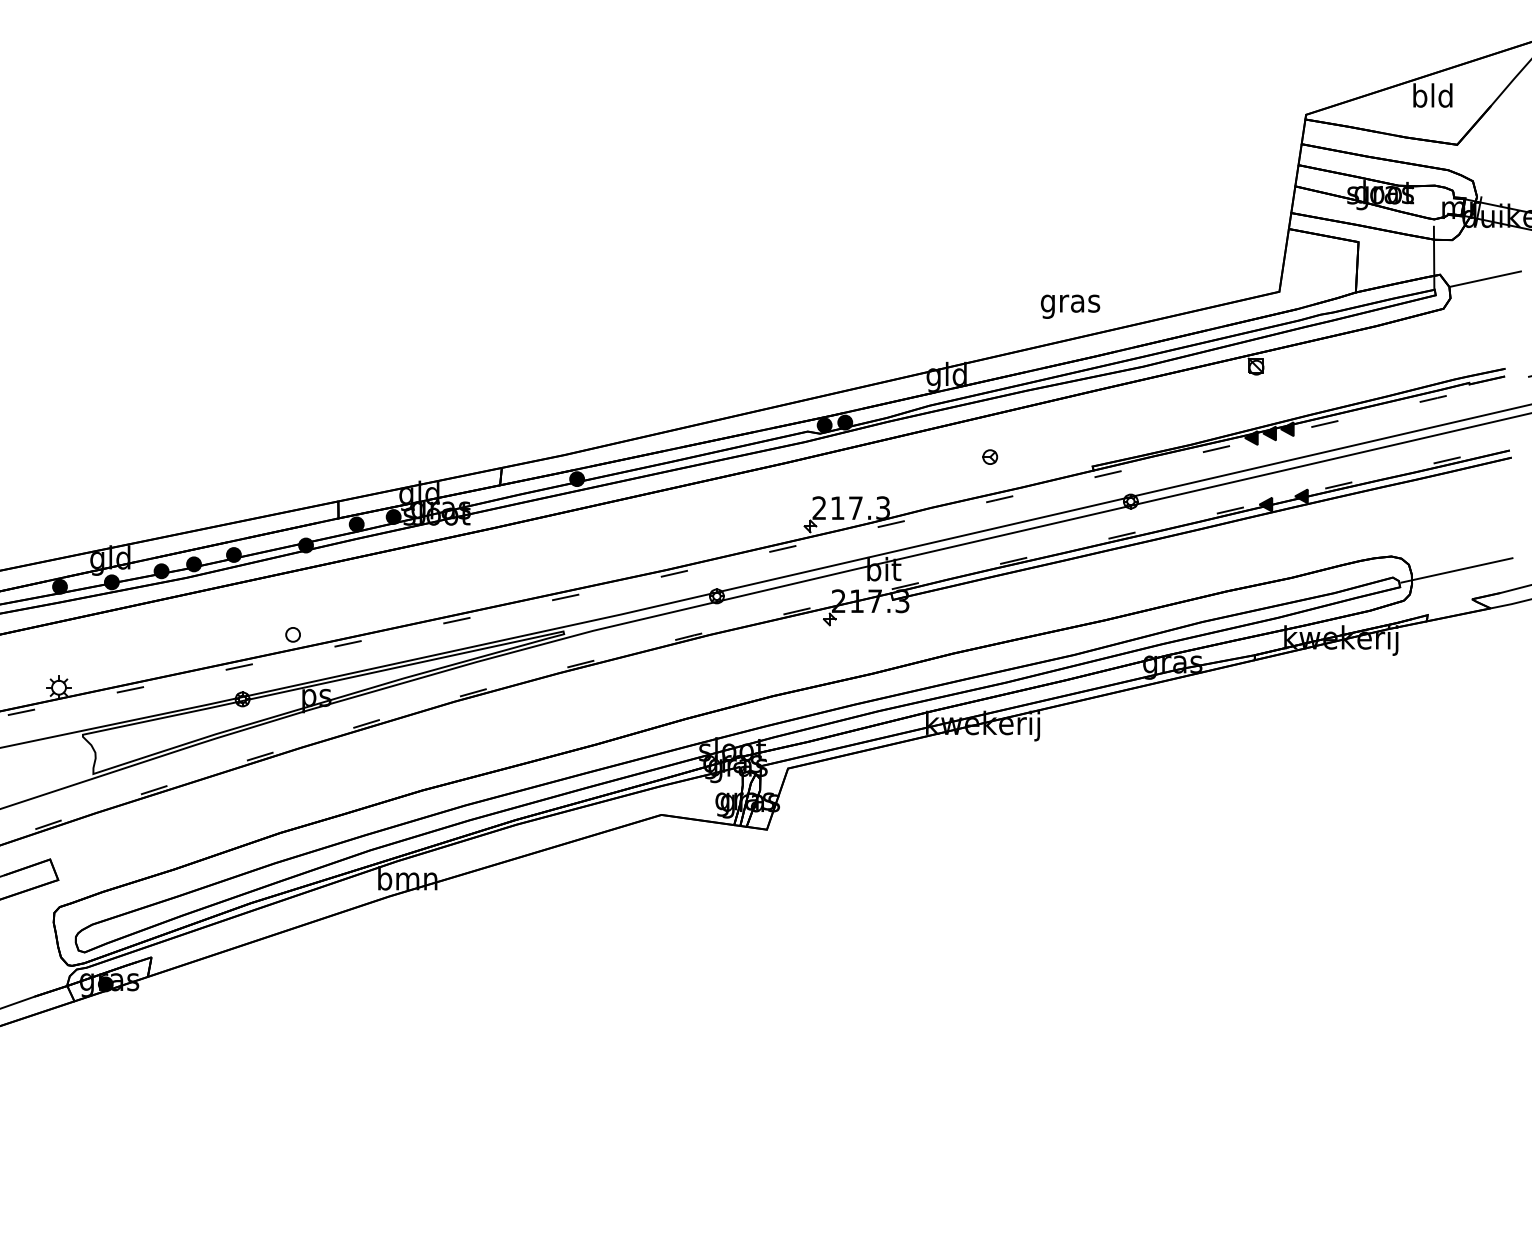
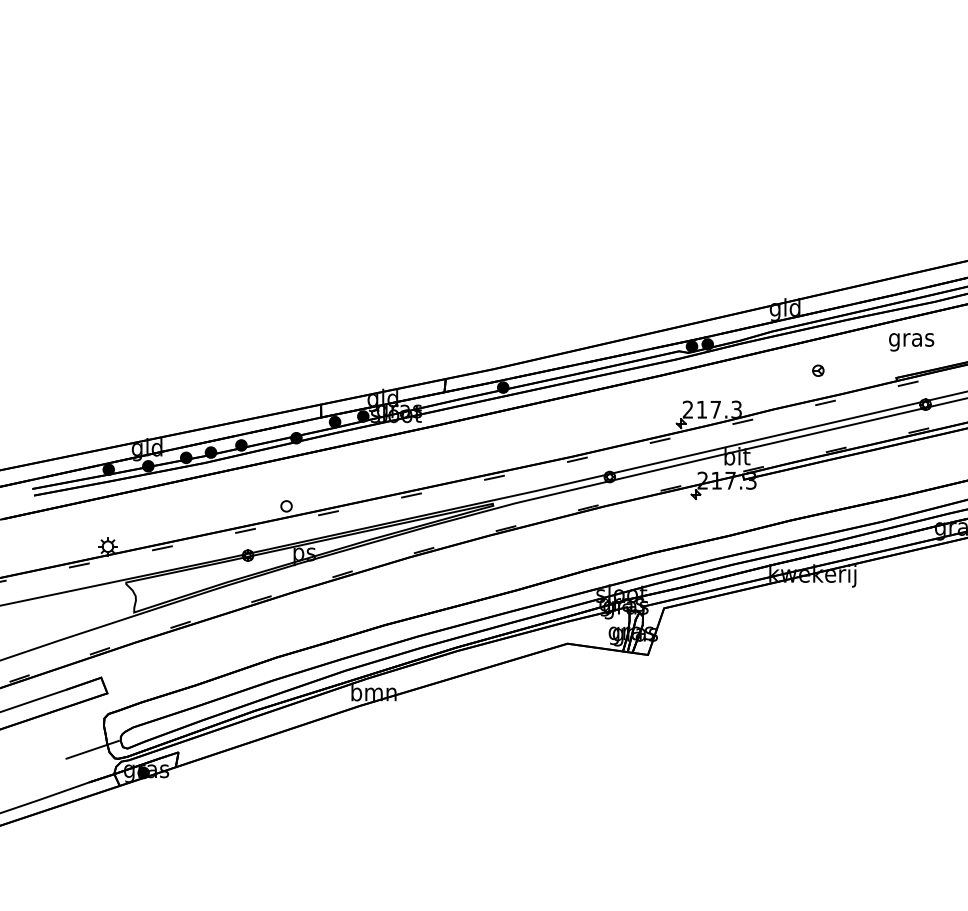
text: (1070, 306) -> (911, 342), moved
line: (38, 953) -> (92, 749), added

